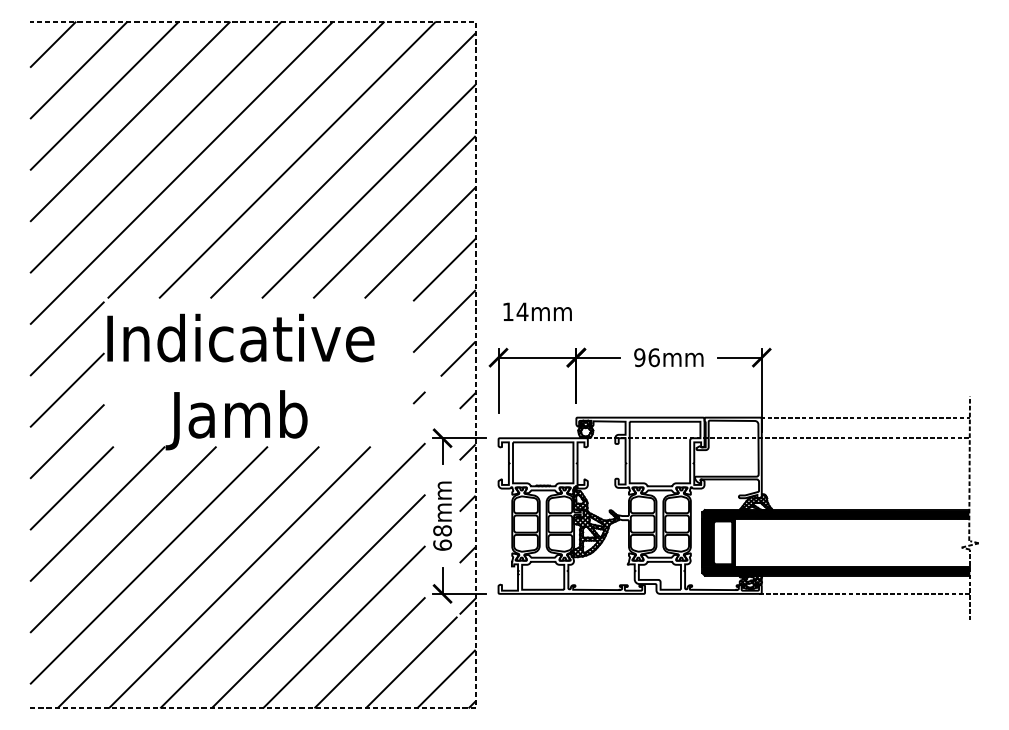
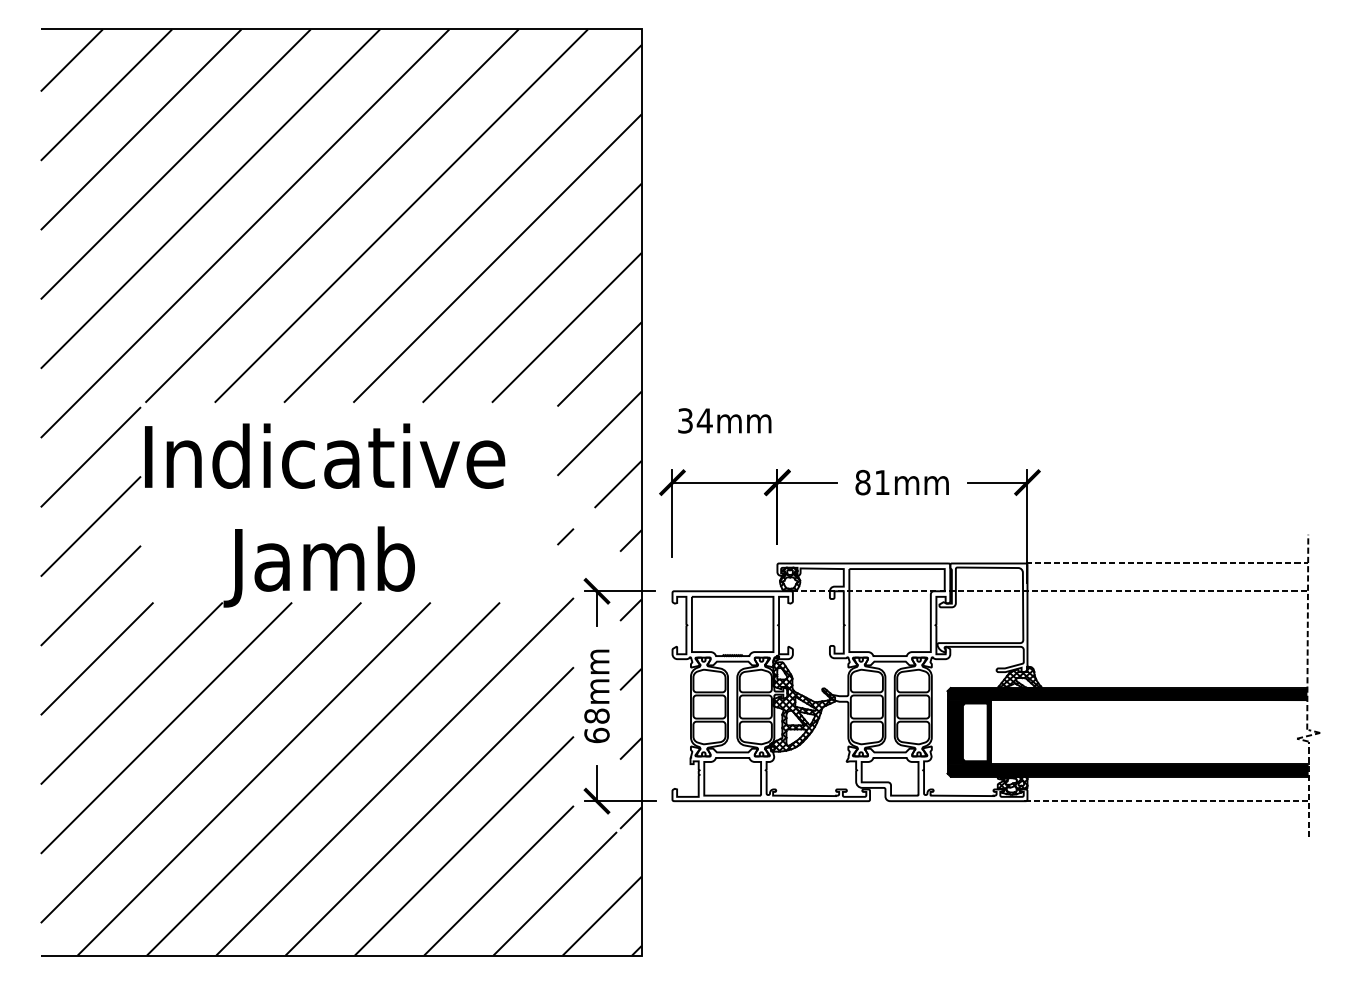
text: (508, 311) -> (685, 420), 14mm -> 34mm
text: (646, 357) -> (872, 482), 96mm -> 81mm
line: (475, 365) -> (641, 492), dashed -> solid

